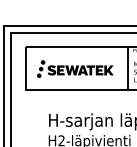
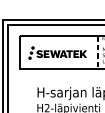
line: (127, 68) -> (97, 52), solid -> dashed

